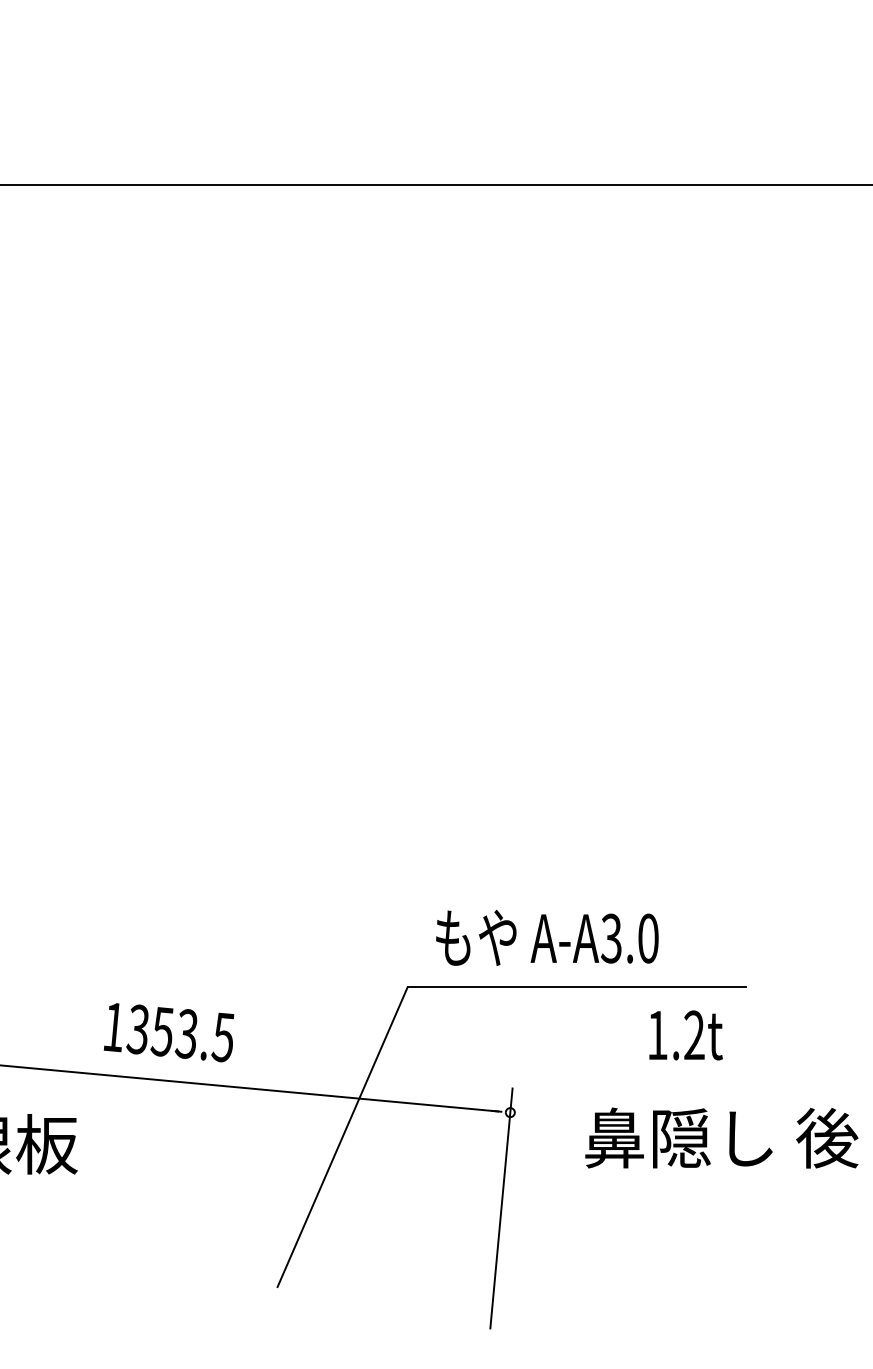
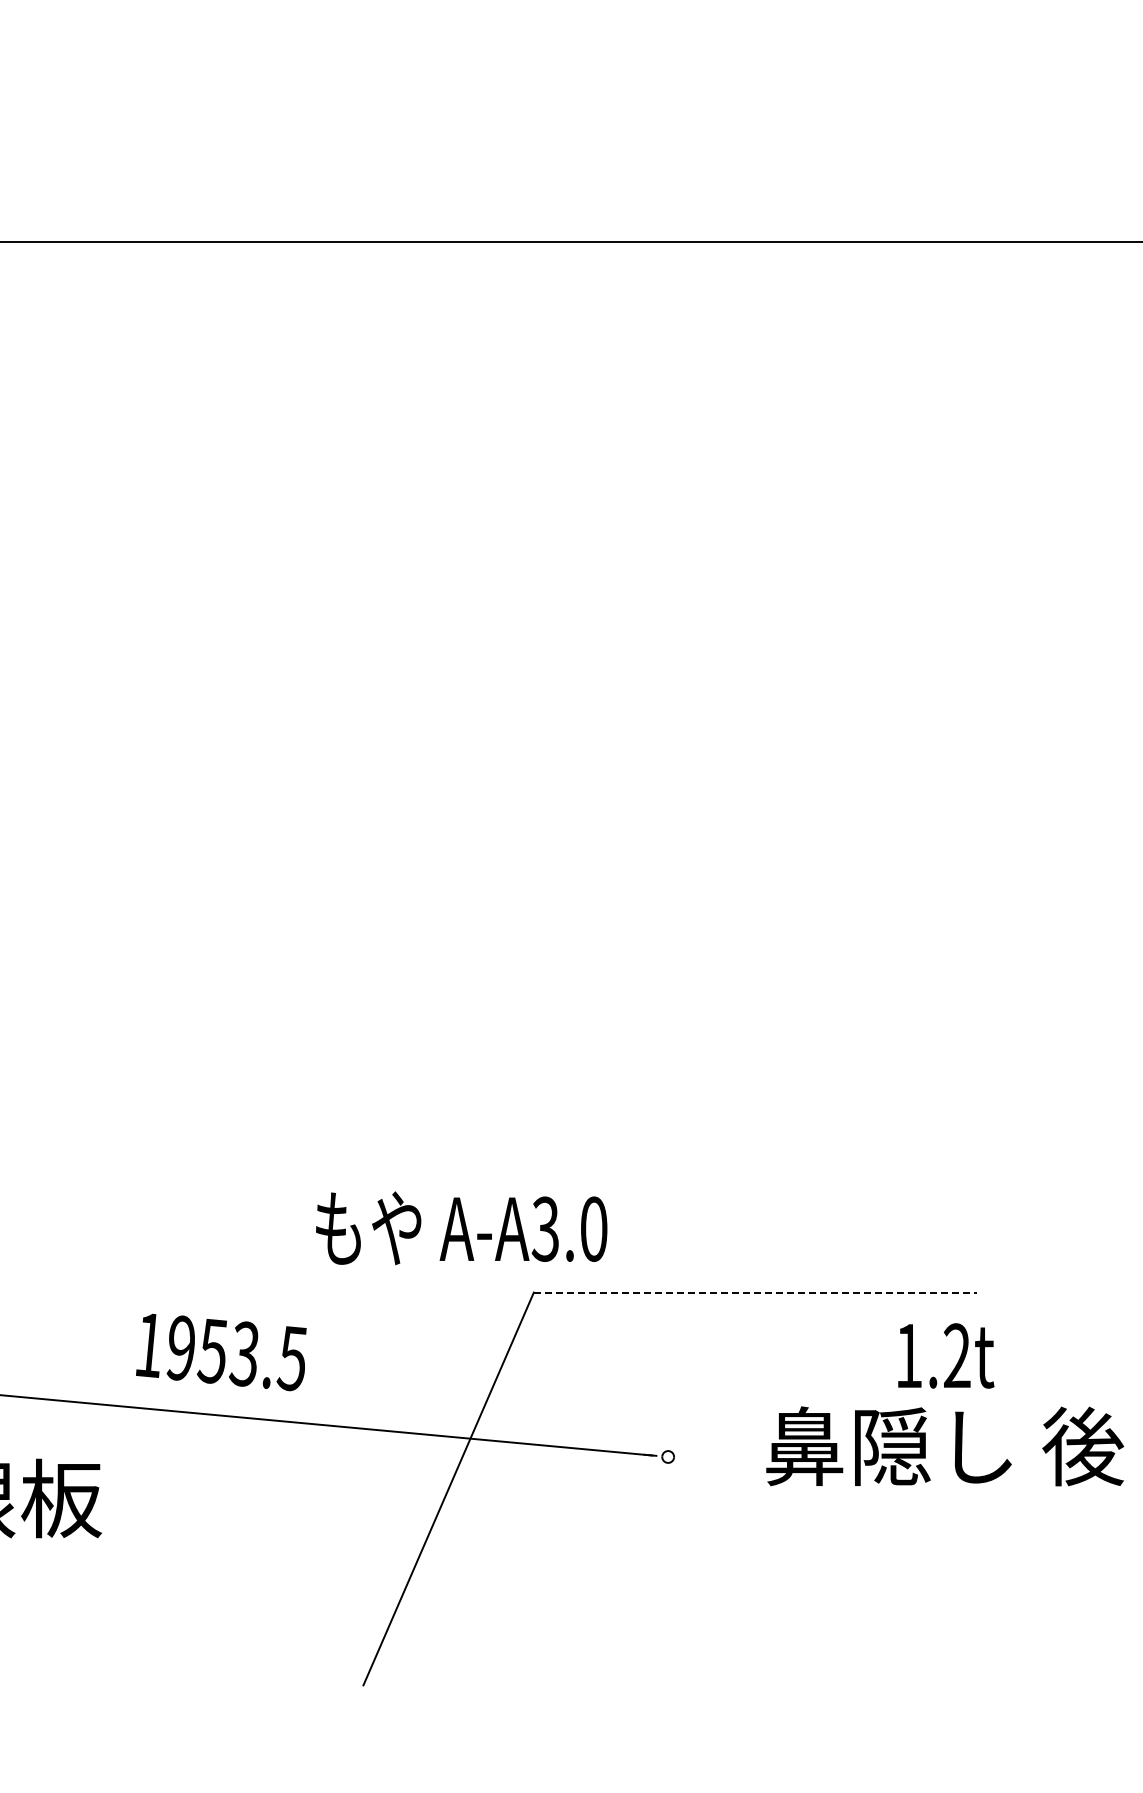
text: (547, 938) -> (461, 1228), moved
line: (577, 986) -> (755, 1292), solid -> dashed
text: (137, 1029) -> (179, 1348), 1353.5 -> 1953.5
text: (686, 1035) -> (946, 1355), moved
text: (722, 1138) -> (945, 1446), moved
line: (501, 1208) -> (656, 1582), removed

